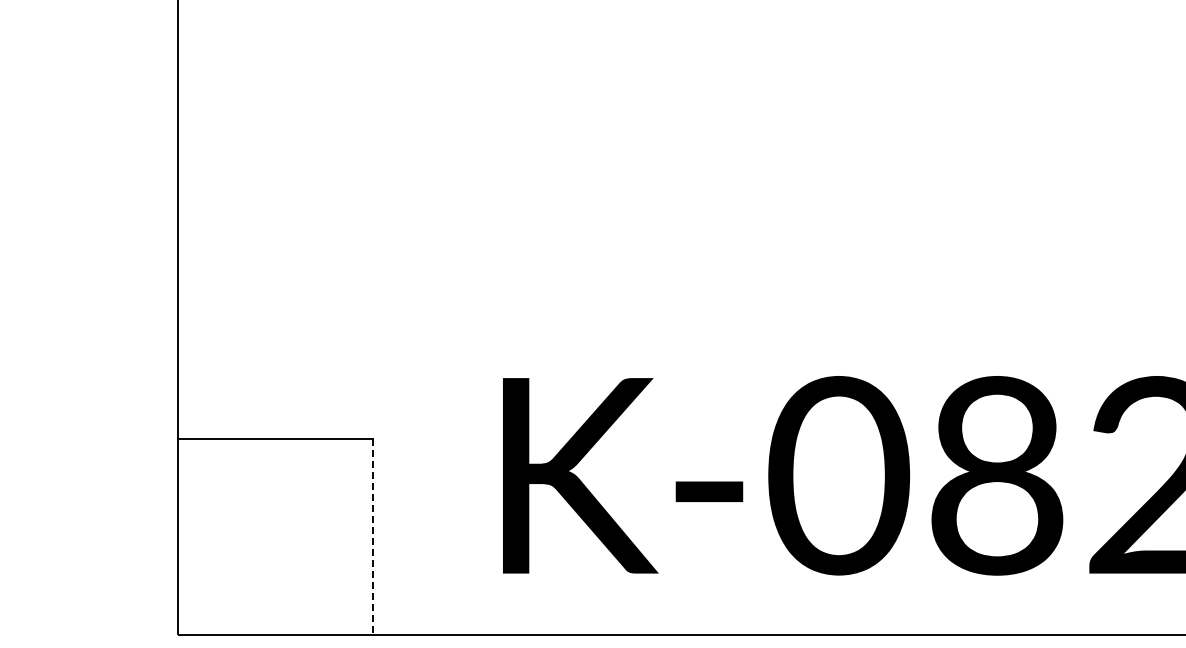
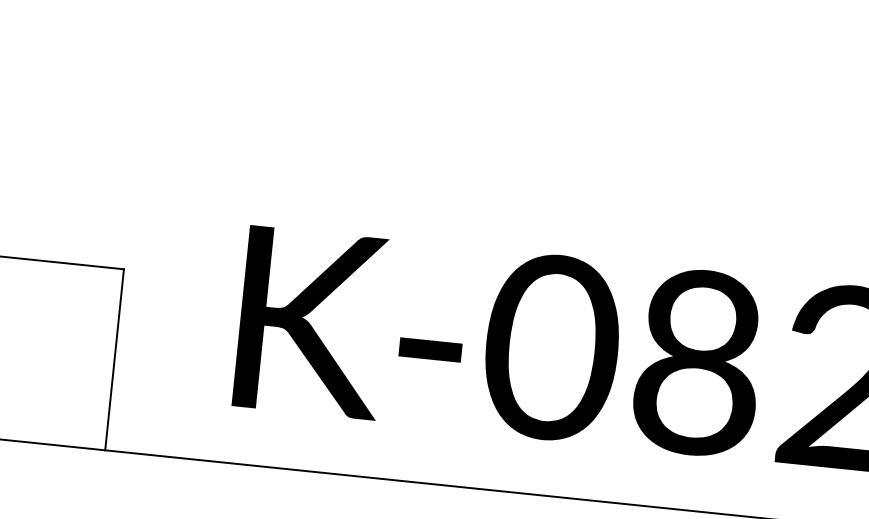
line: (373, 537) -> (114, 360), dashed -> solid

